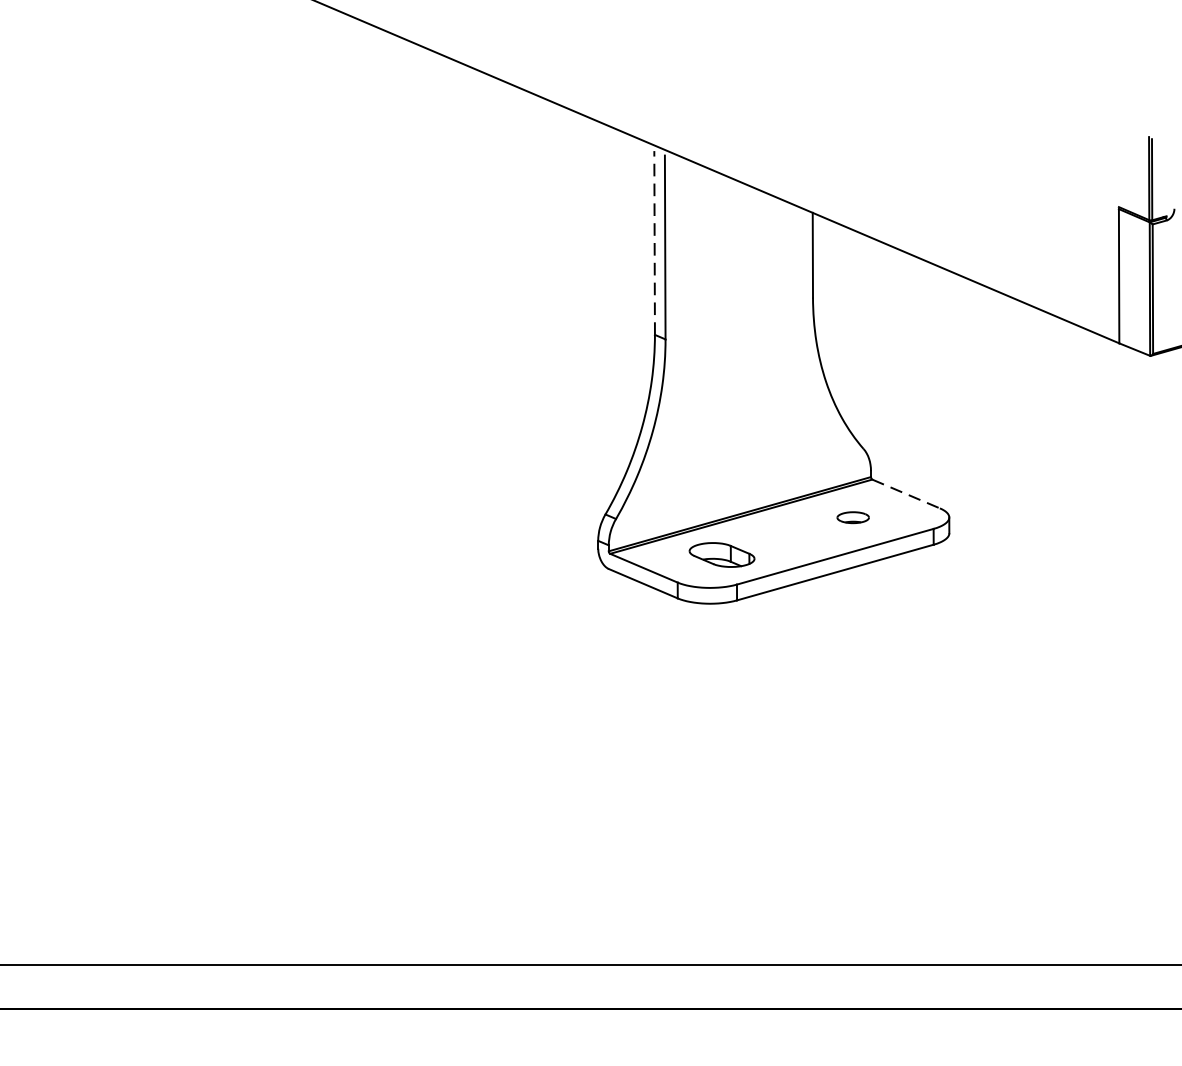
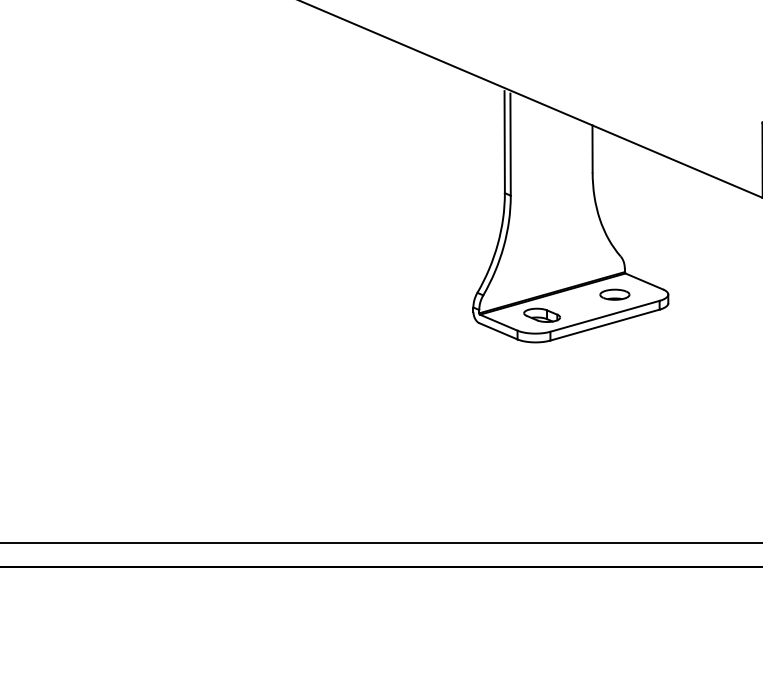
line: (654, 241) -> (504, 141), dashed -> solid
line: (906, 493) -> (644, 281), dashed -> solid
part: (852, 517) -> (614, 294), size x1.67

